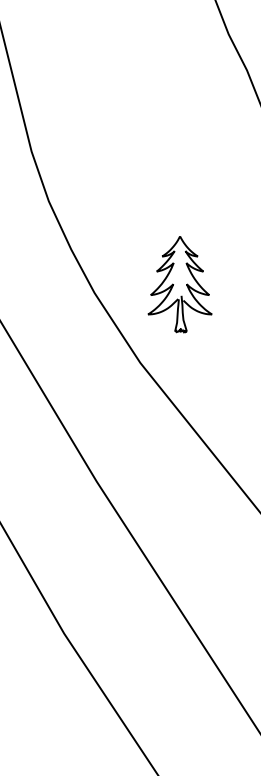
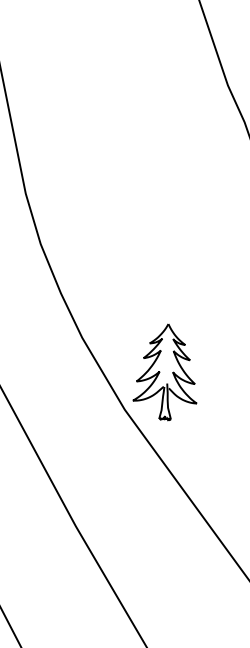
part: (179, 284) -> (165, 372), moved

